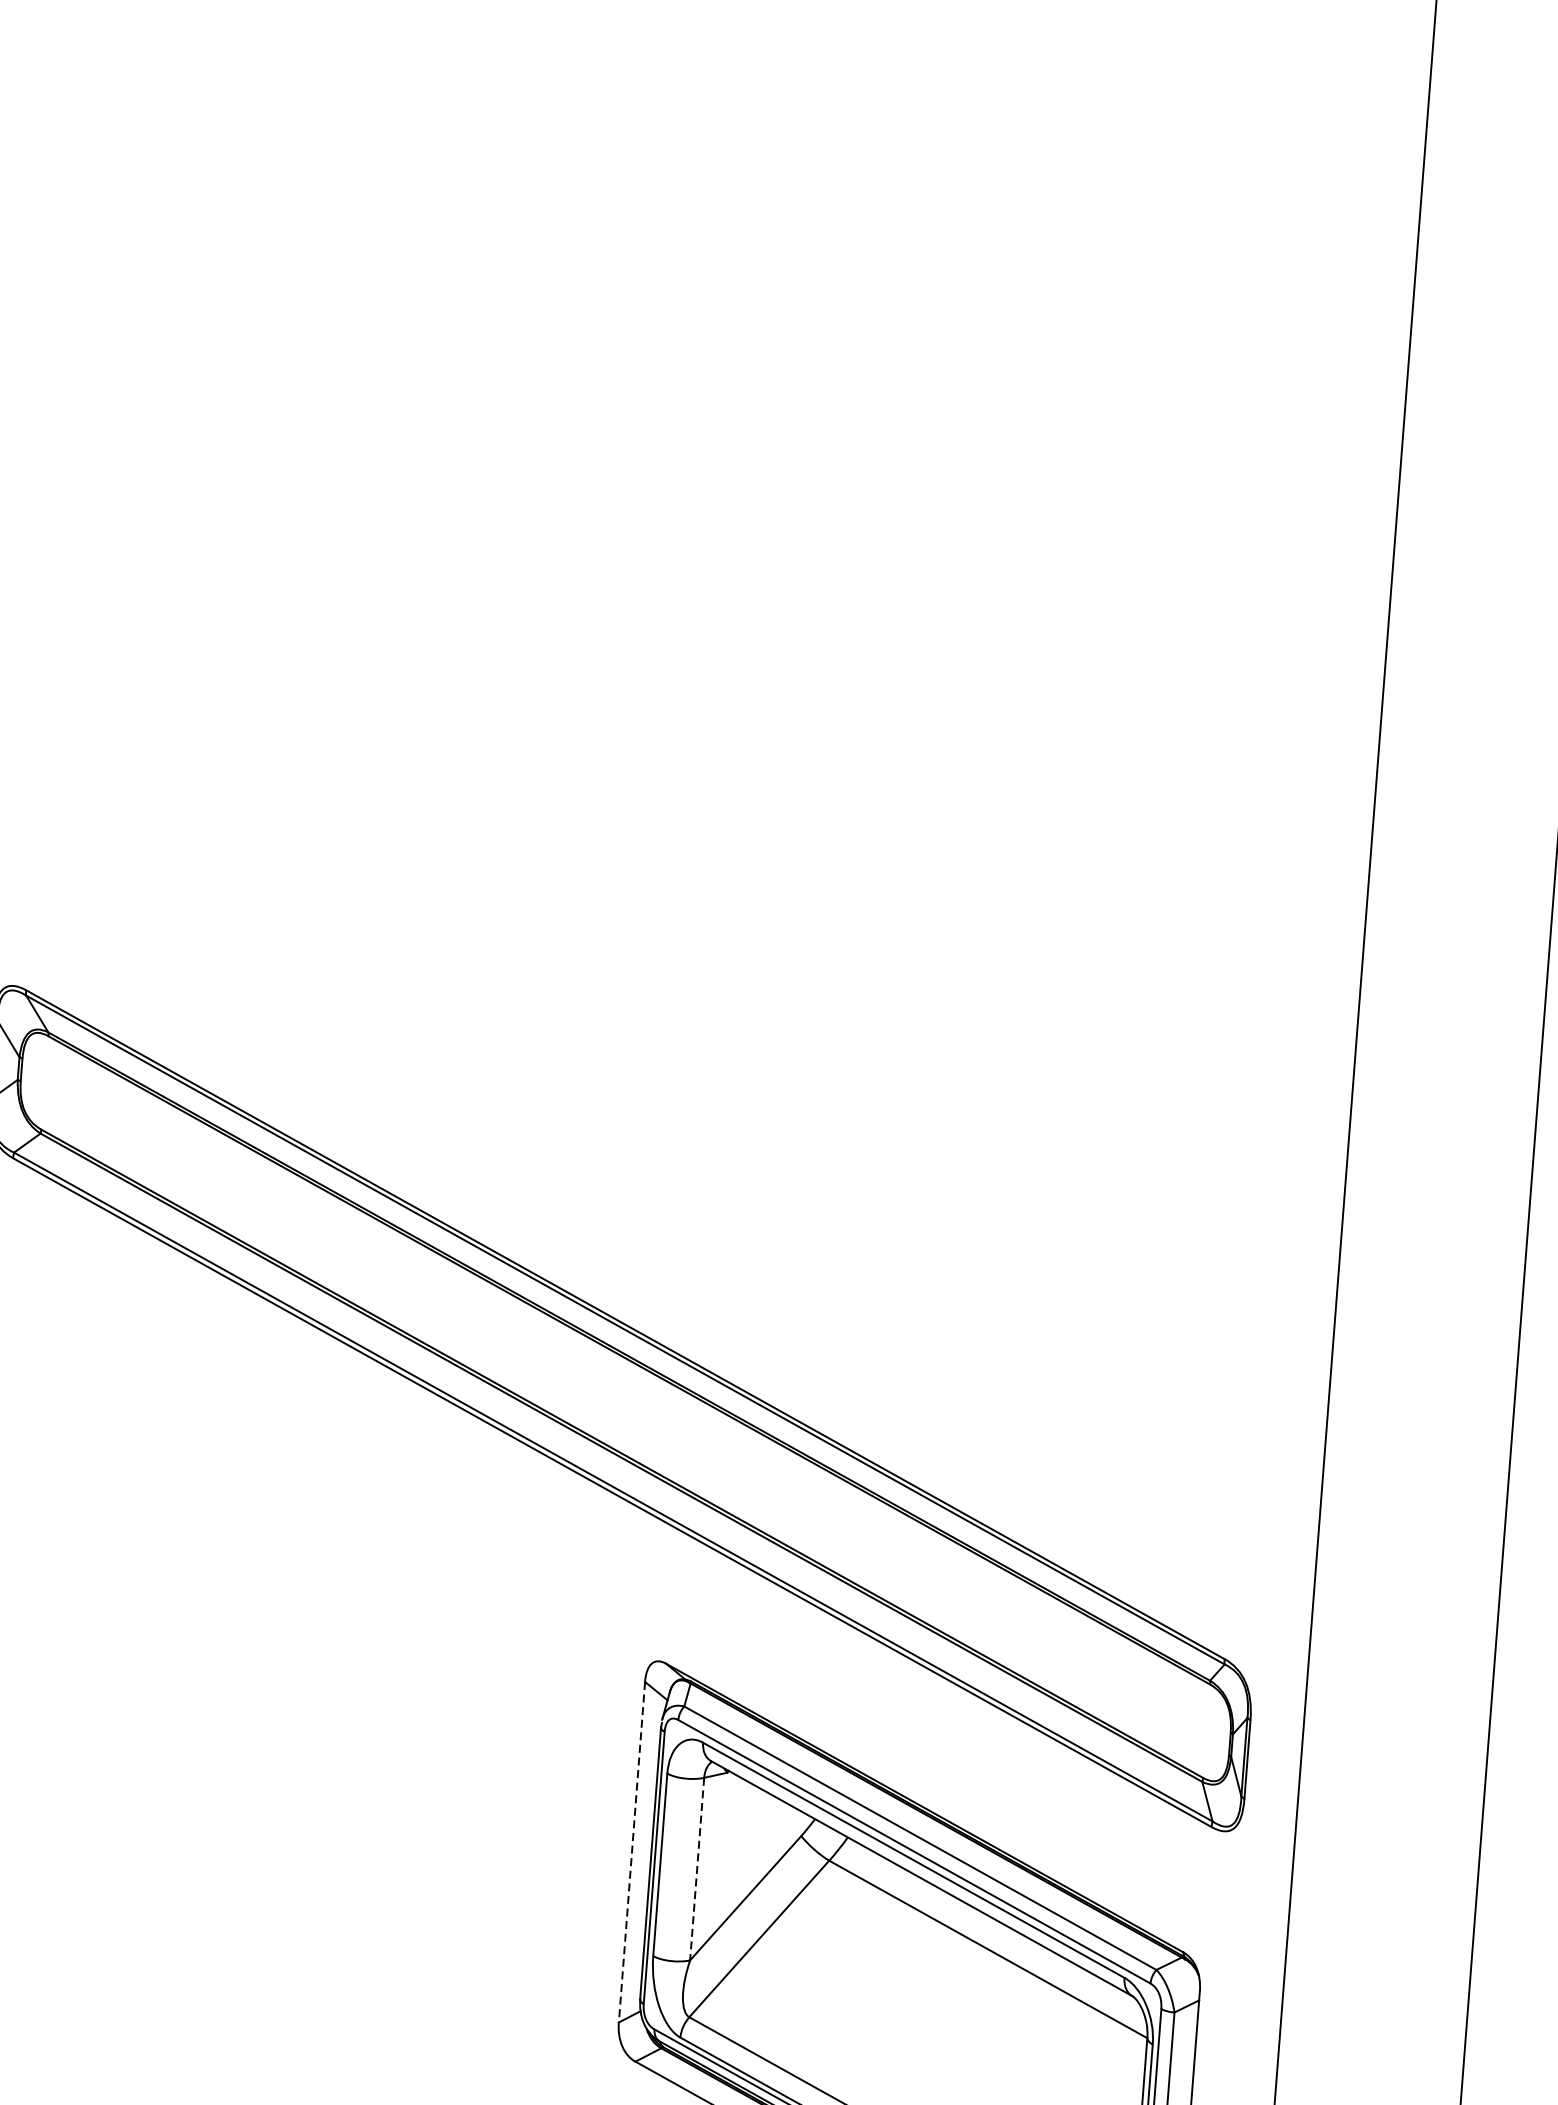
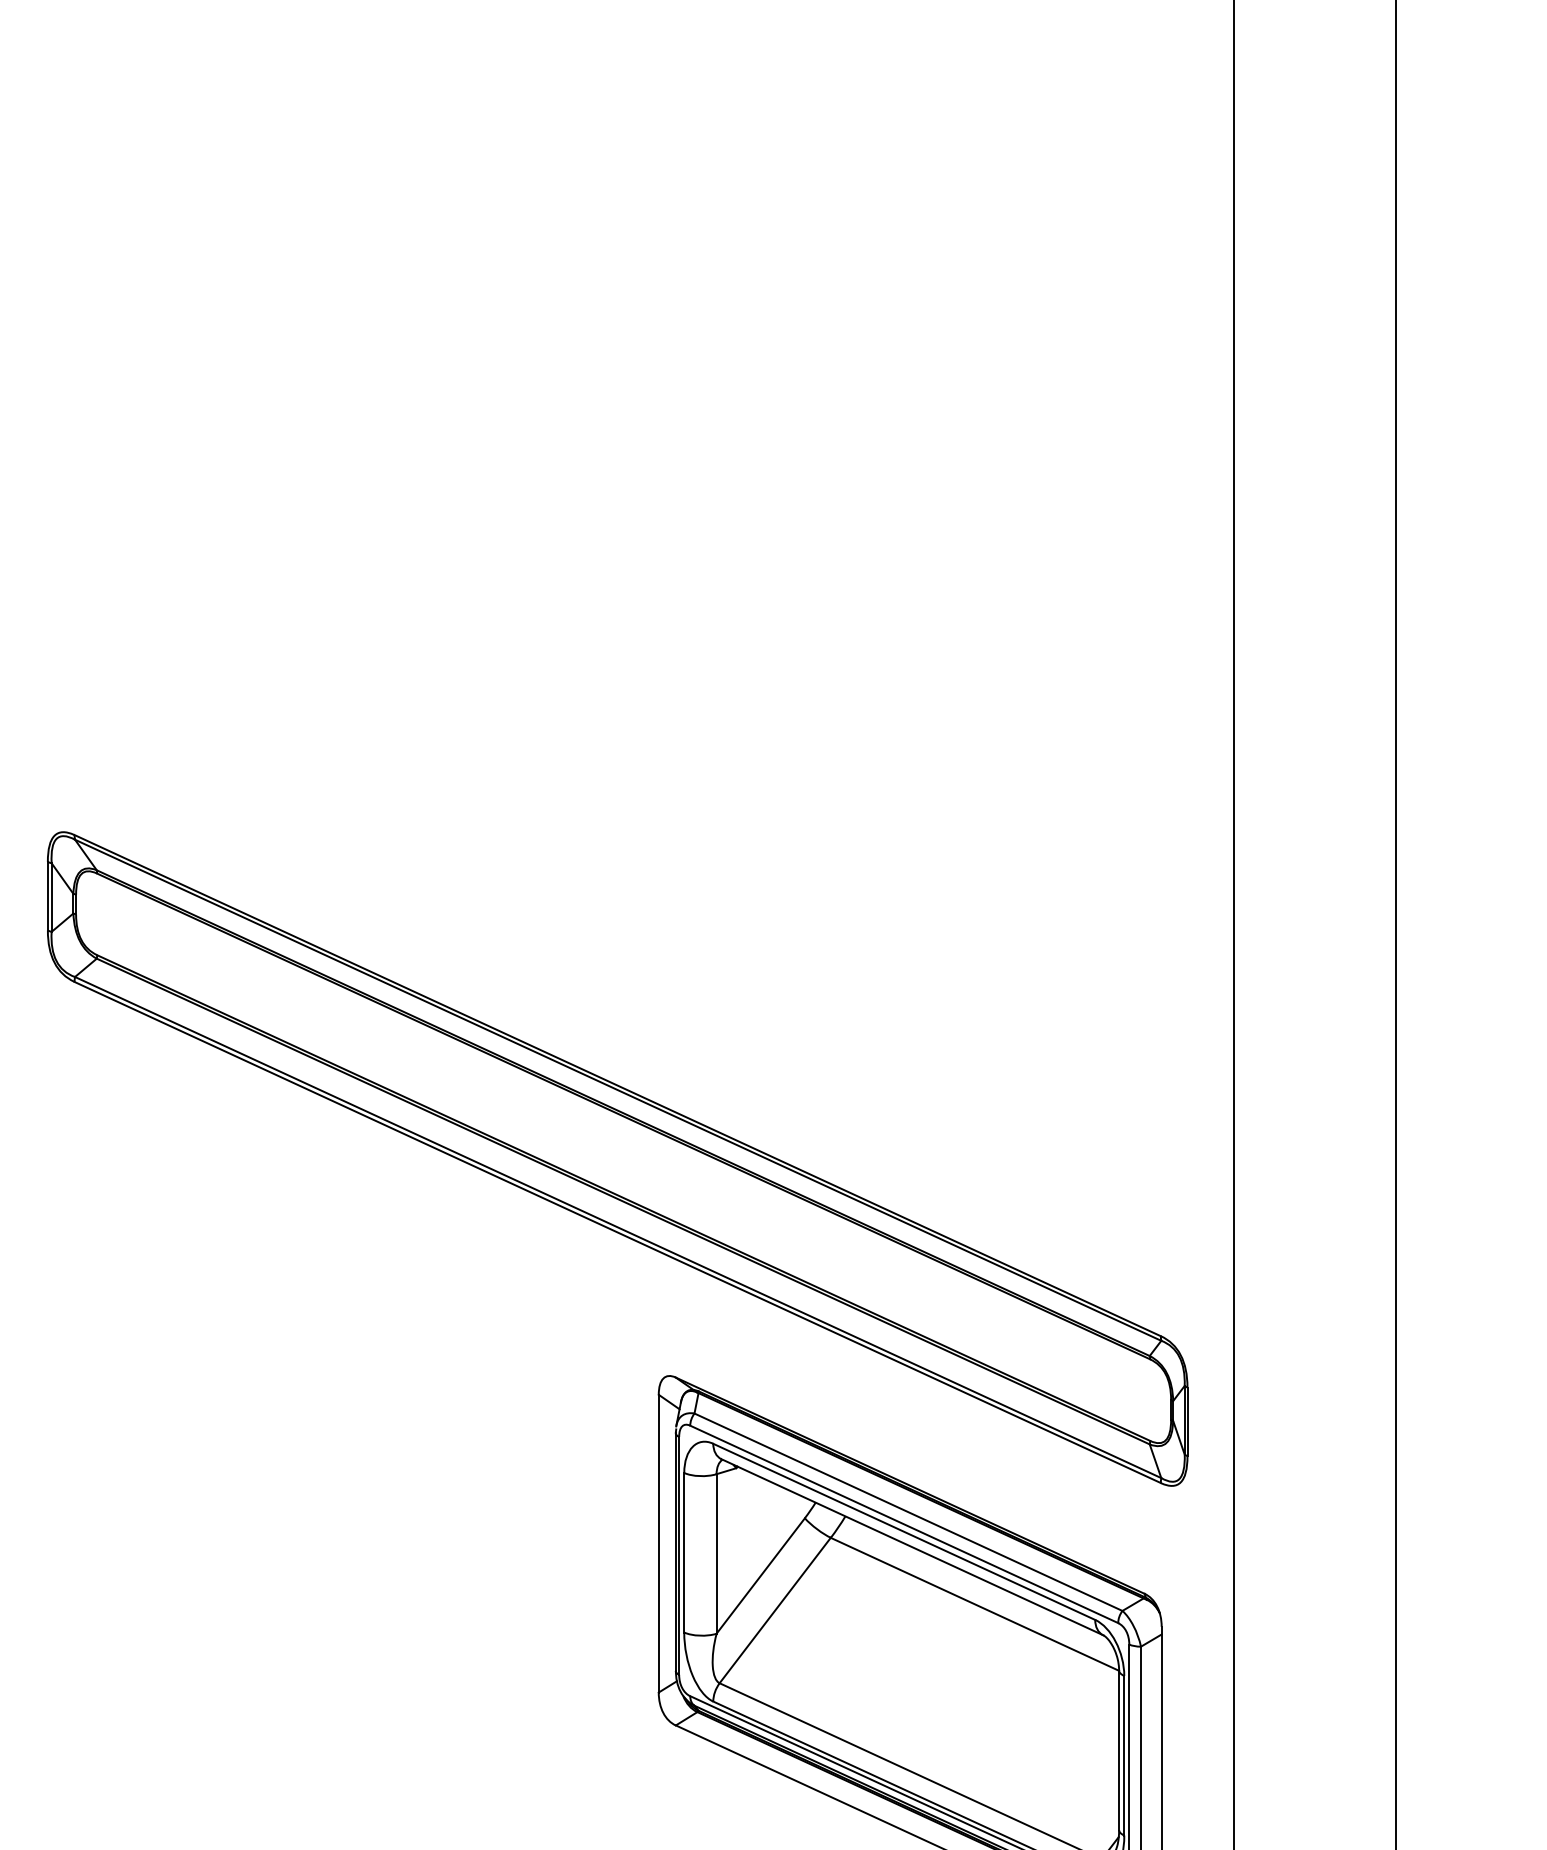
line: (631, 1851) -> (658, 1543), dashed -> solid
line: (697, 1868) -> (716, 1553), dashed -> solid

